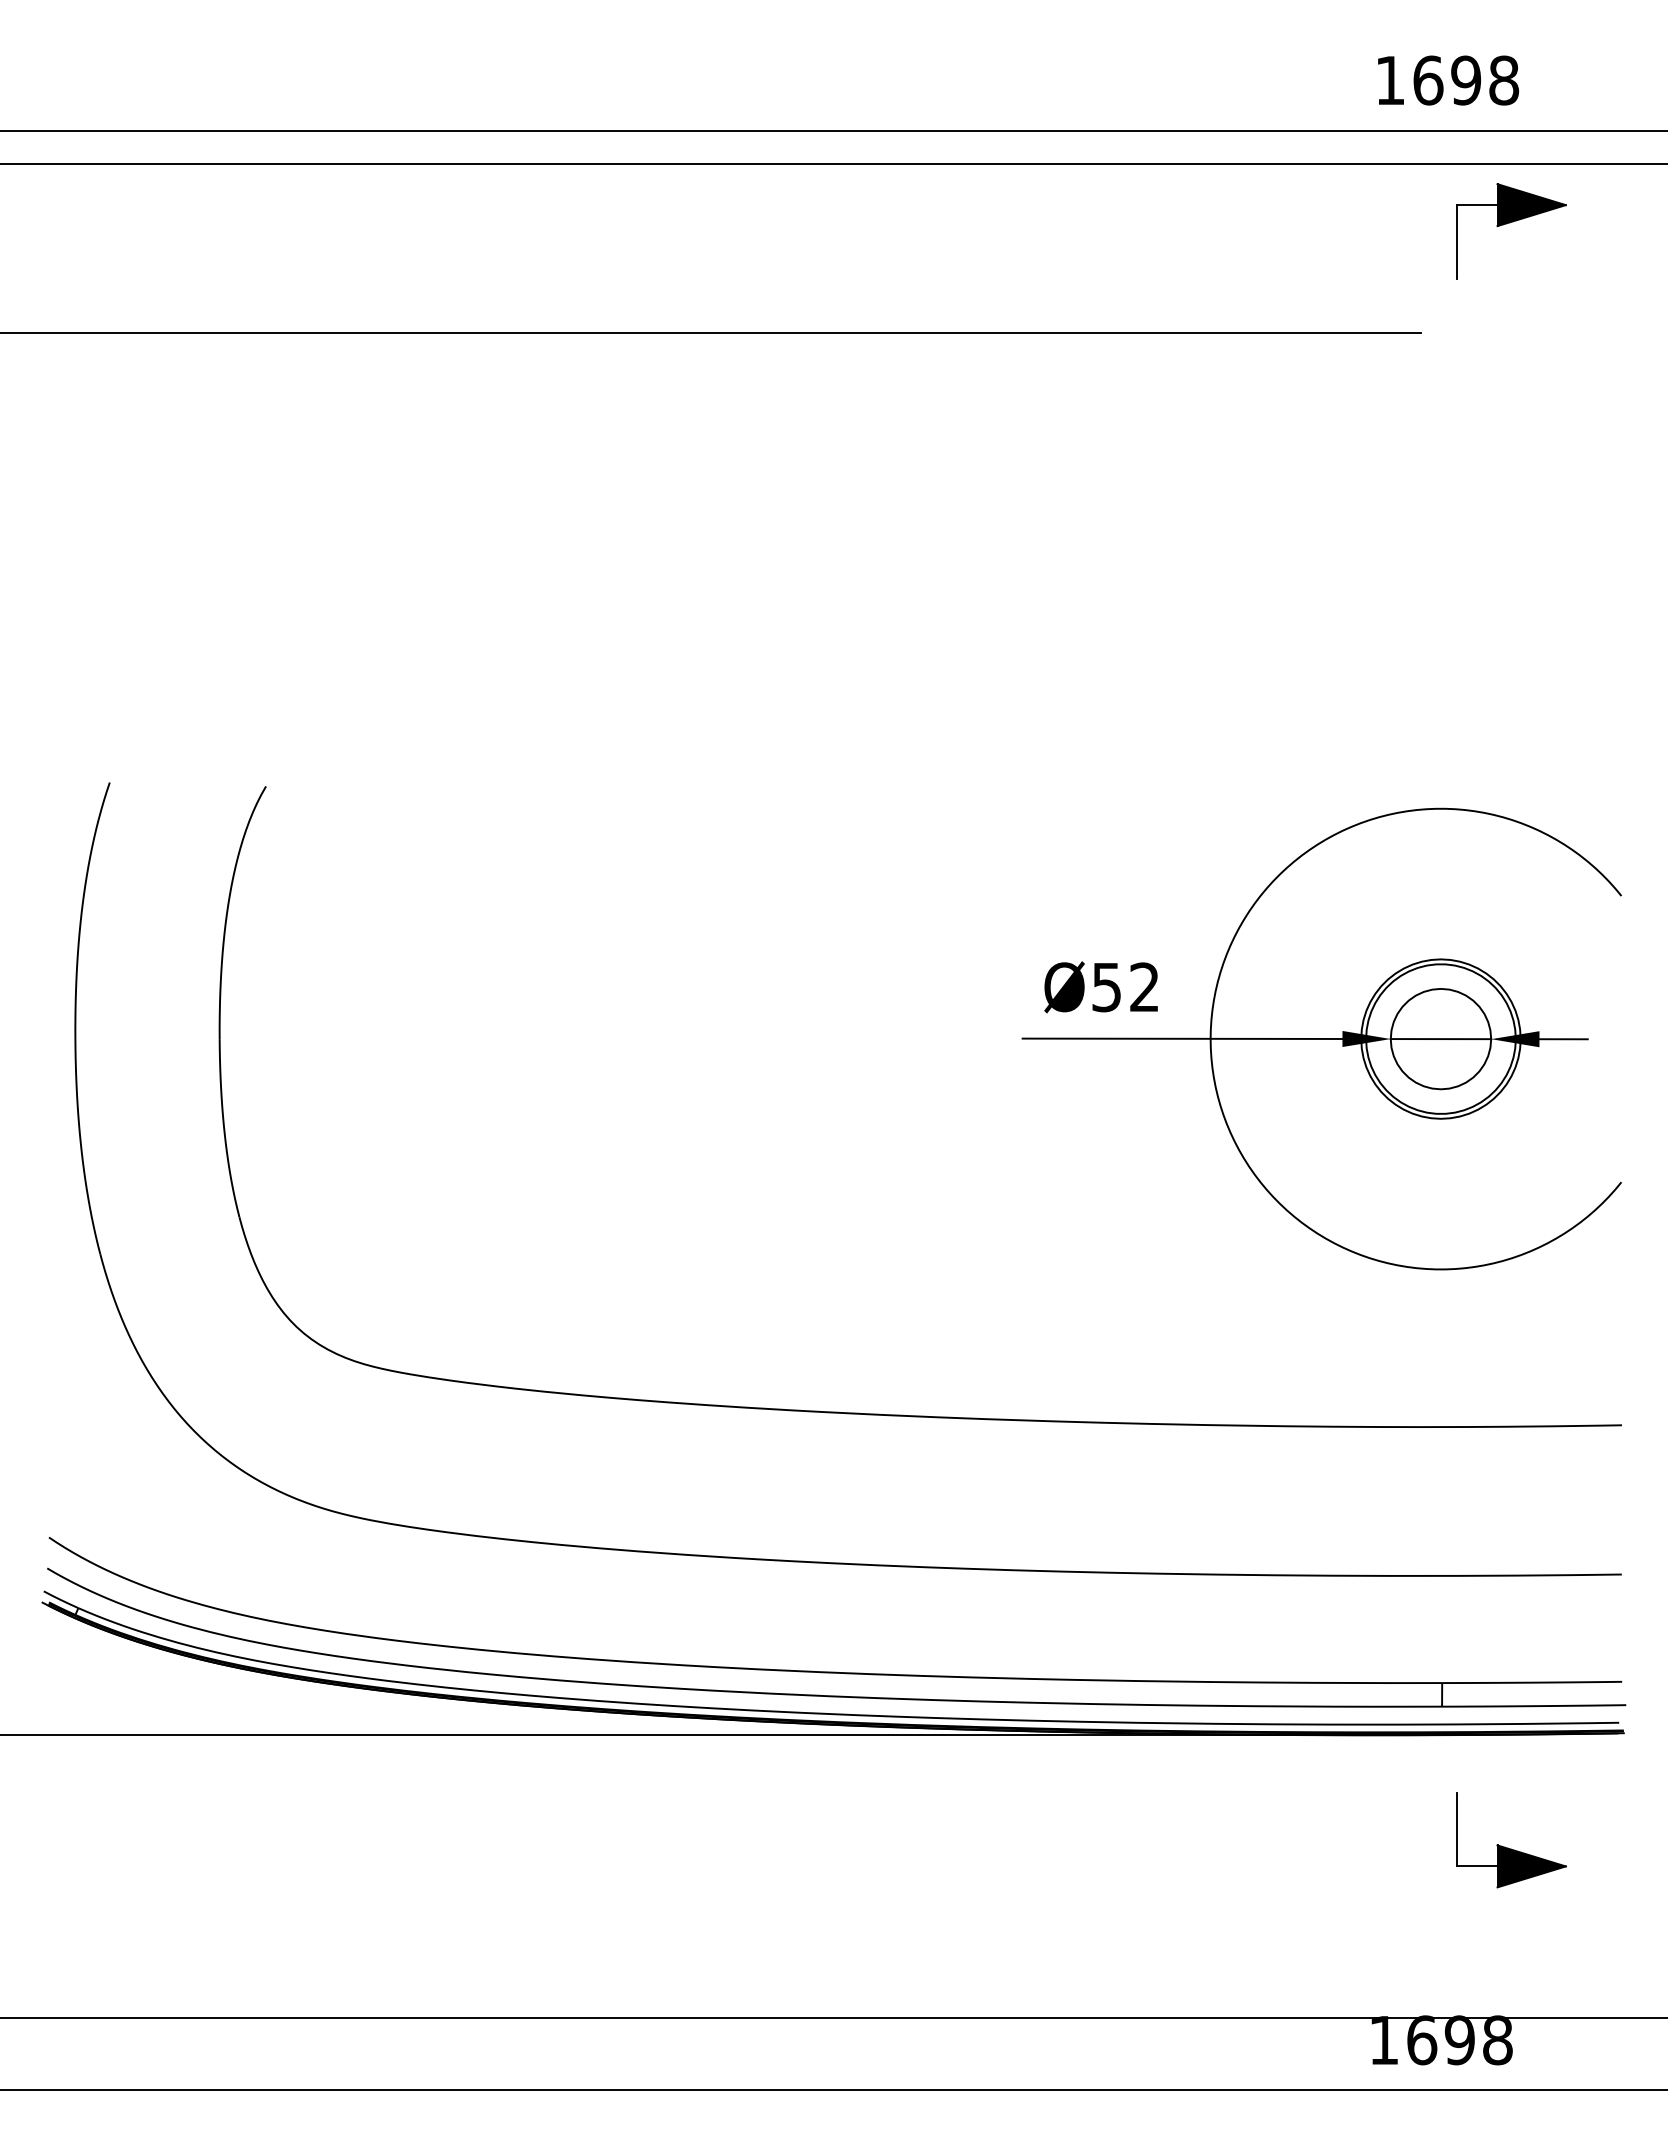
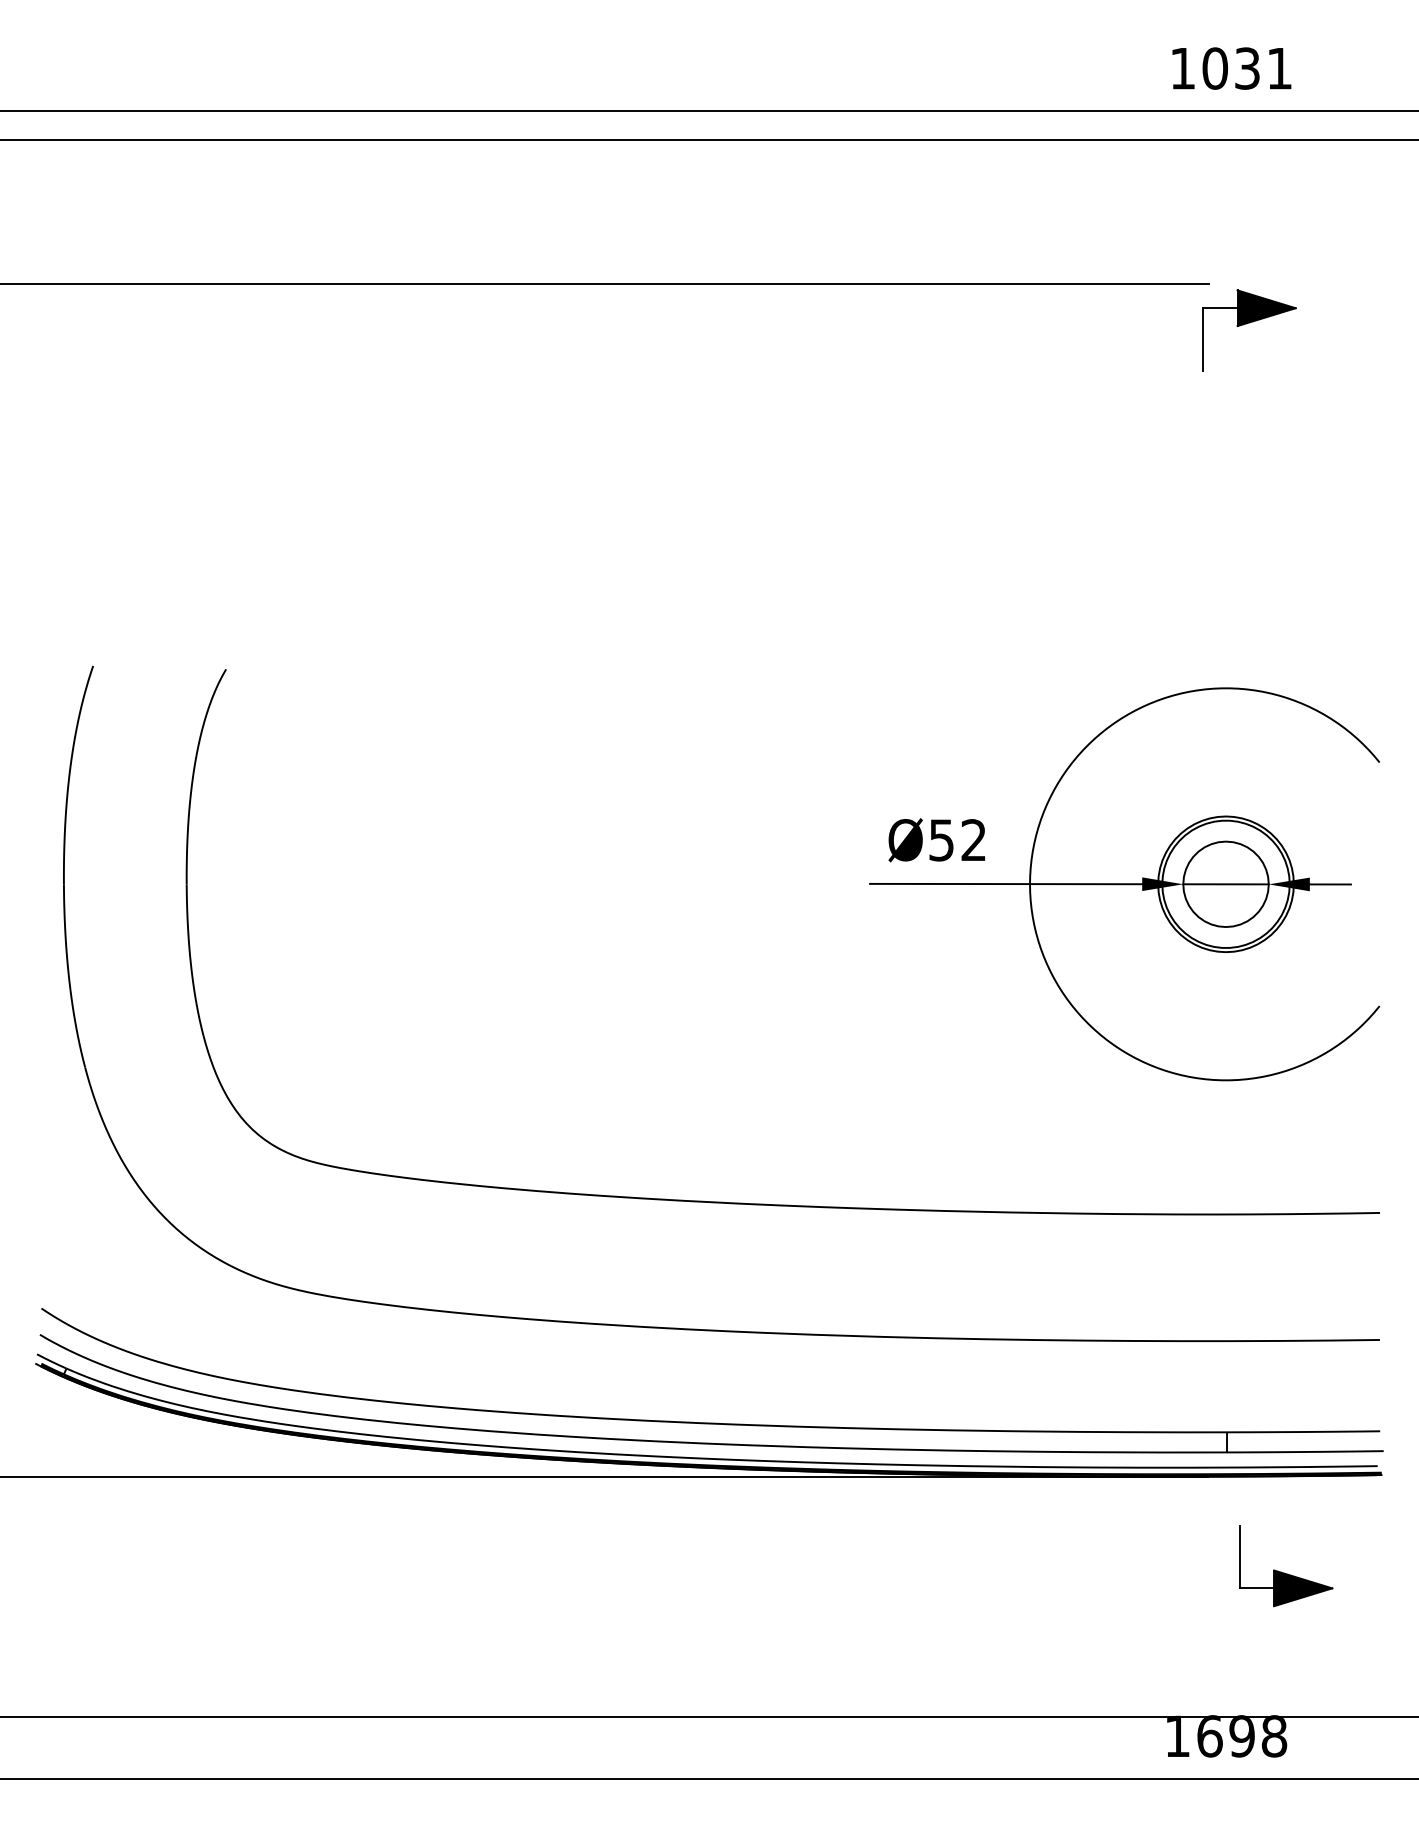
text: (1466, 80) -> (1247, 68), 1698 -> 1031
part: (1510, 223) -> (1248, 323), moved

